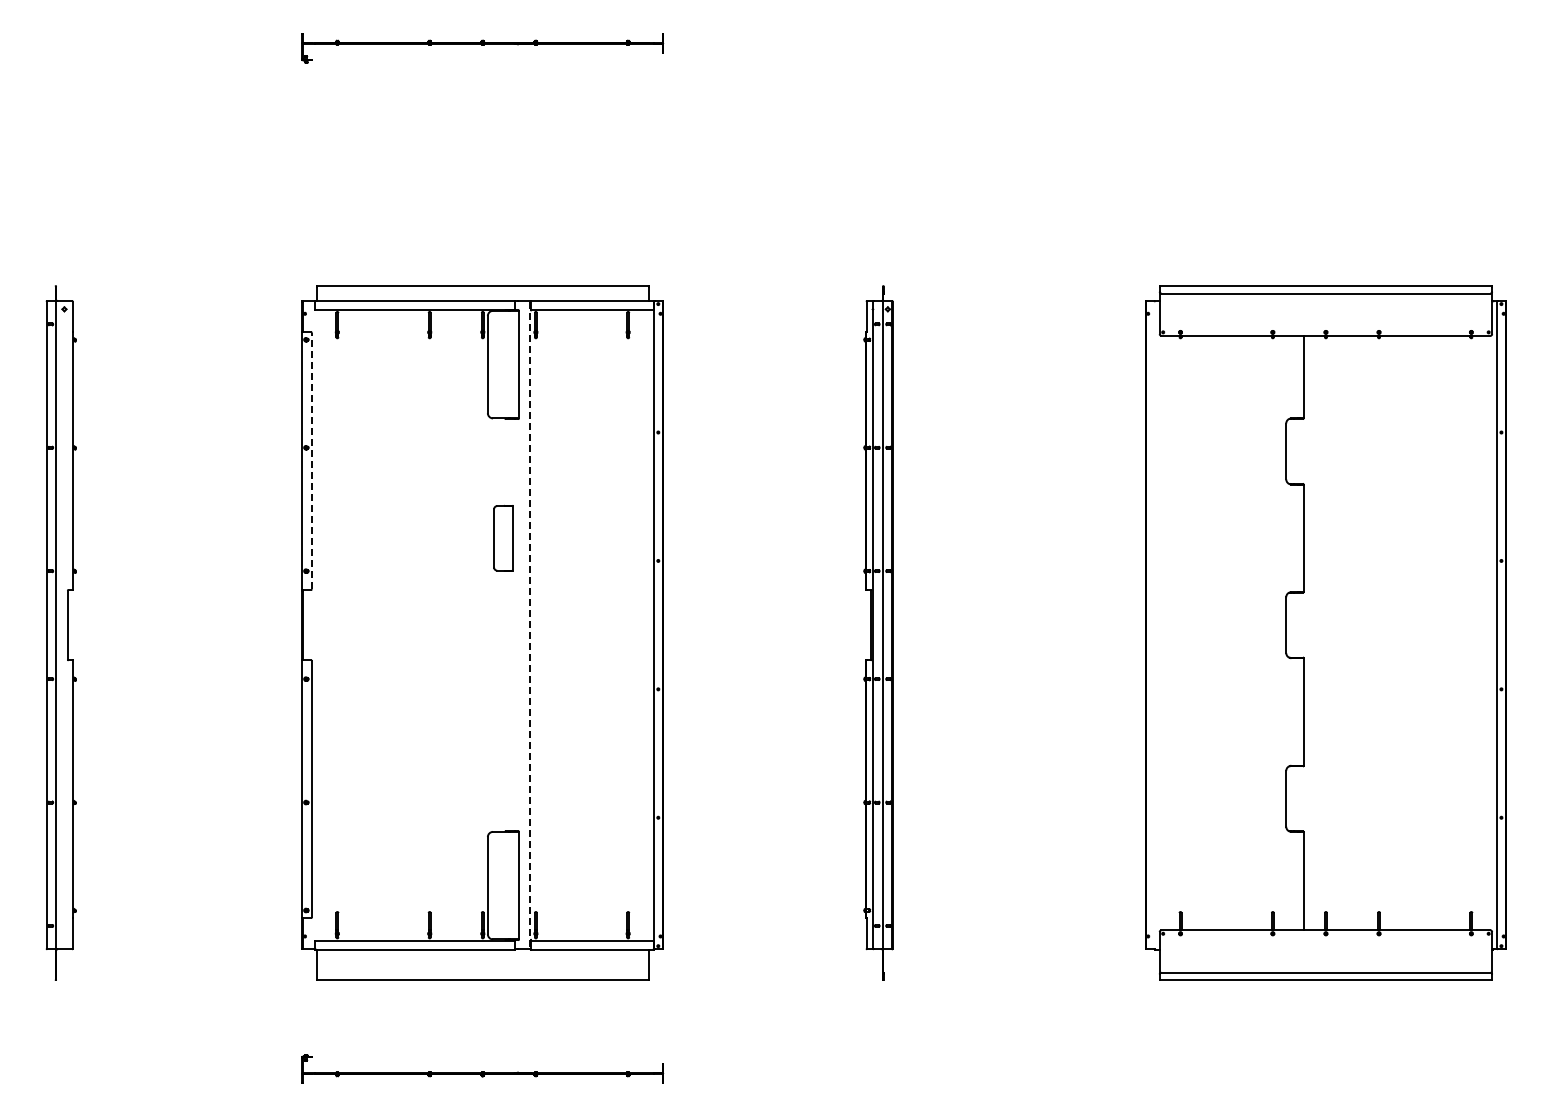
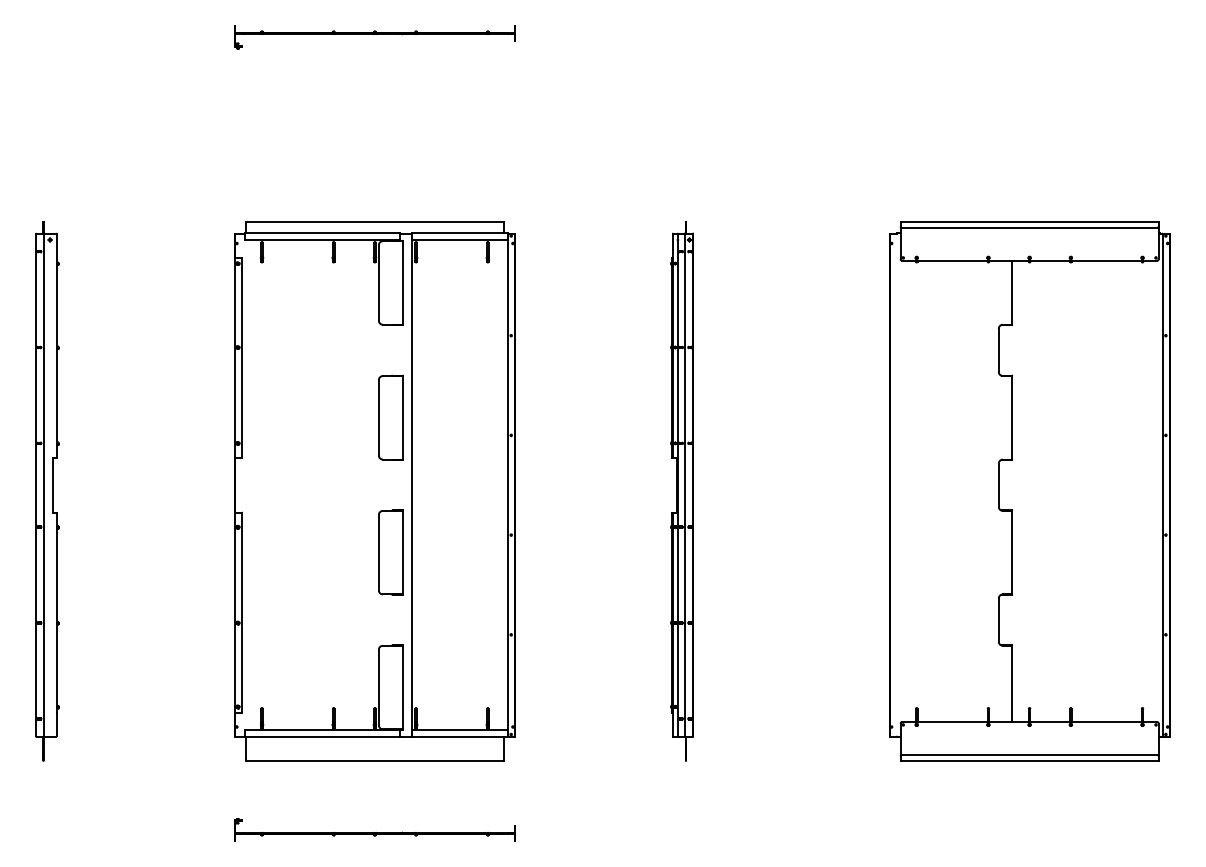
line: (311, 460) -> (241, 357), dashed -> solid
part: (503, 538) -> (391, 417), size x1.67
line: (530, 625) -> (411, 485), dashed -> solid
part: (503, 711) -> (391, 552), added

